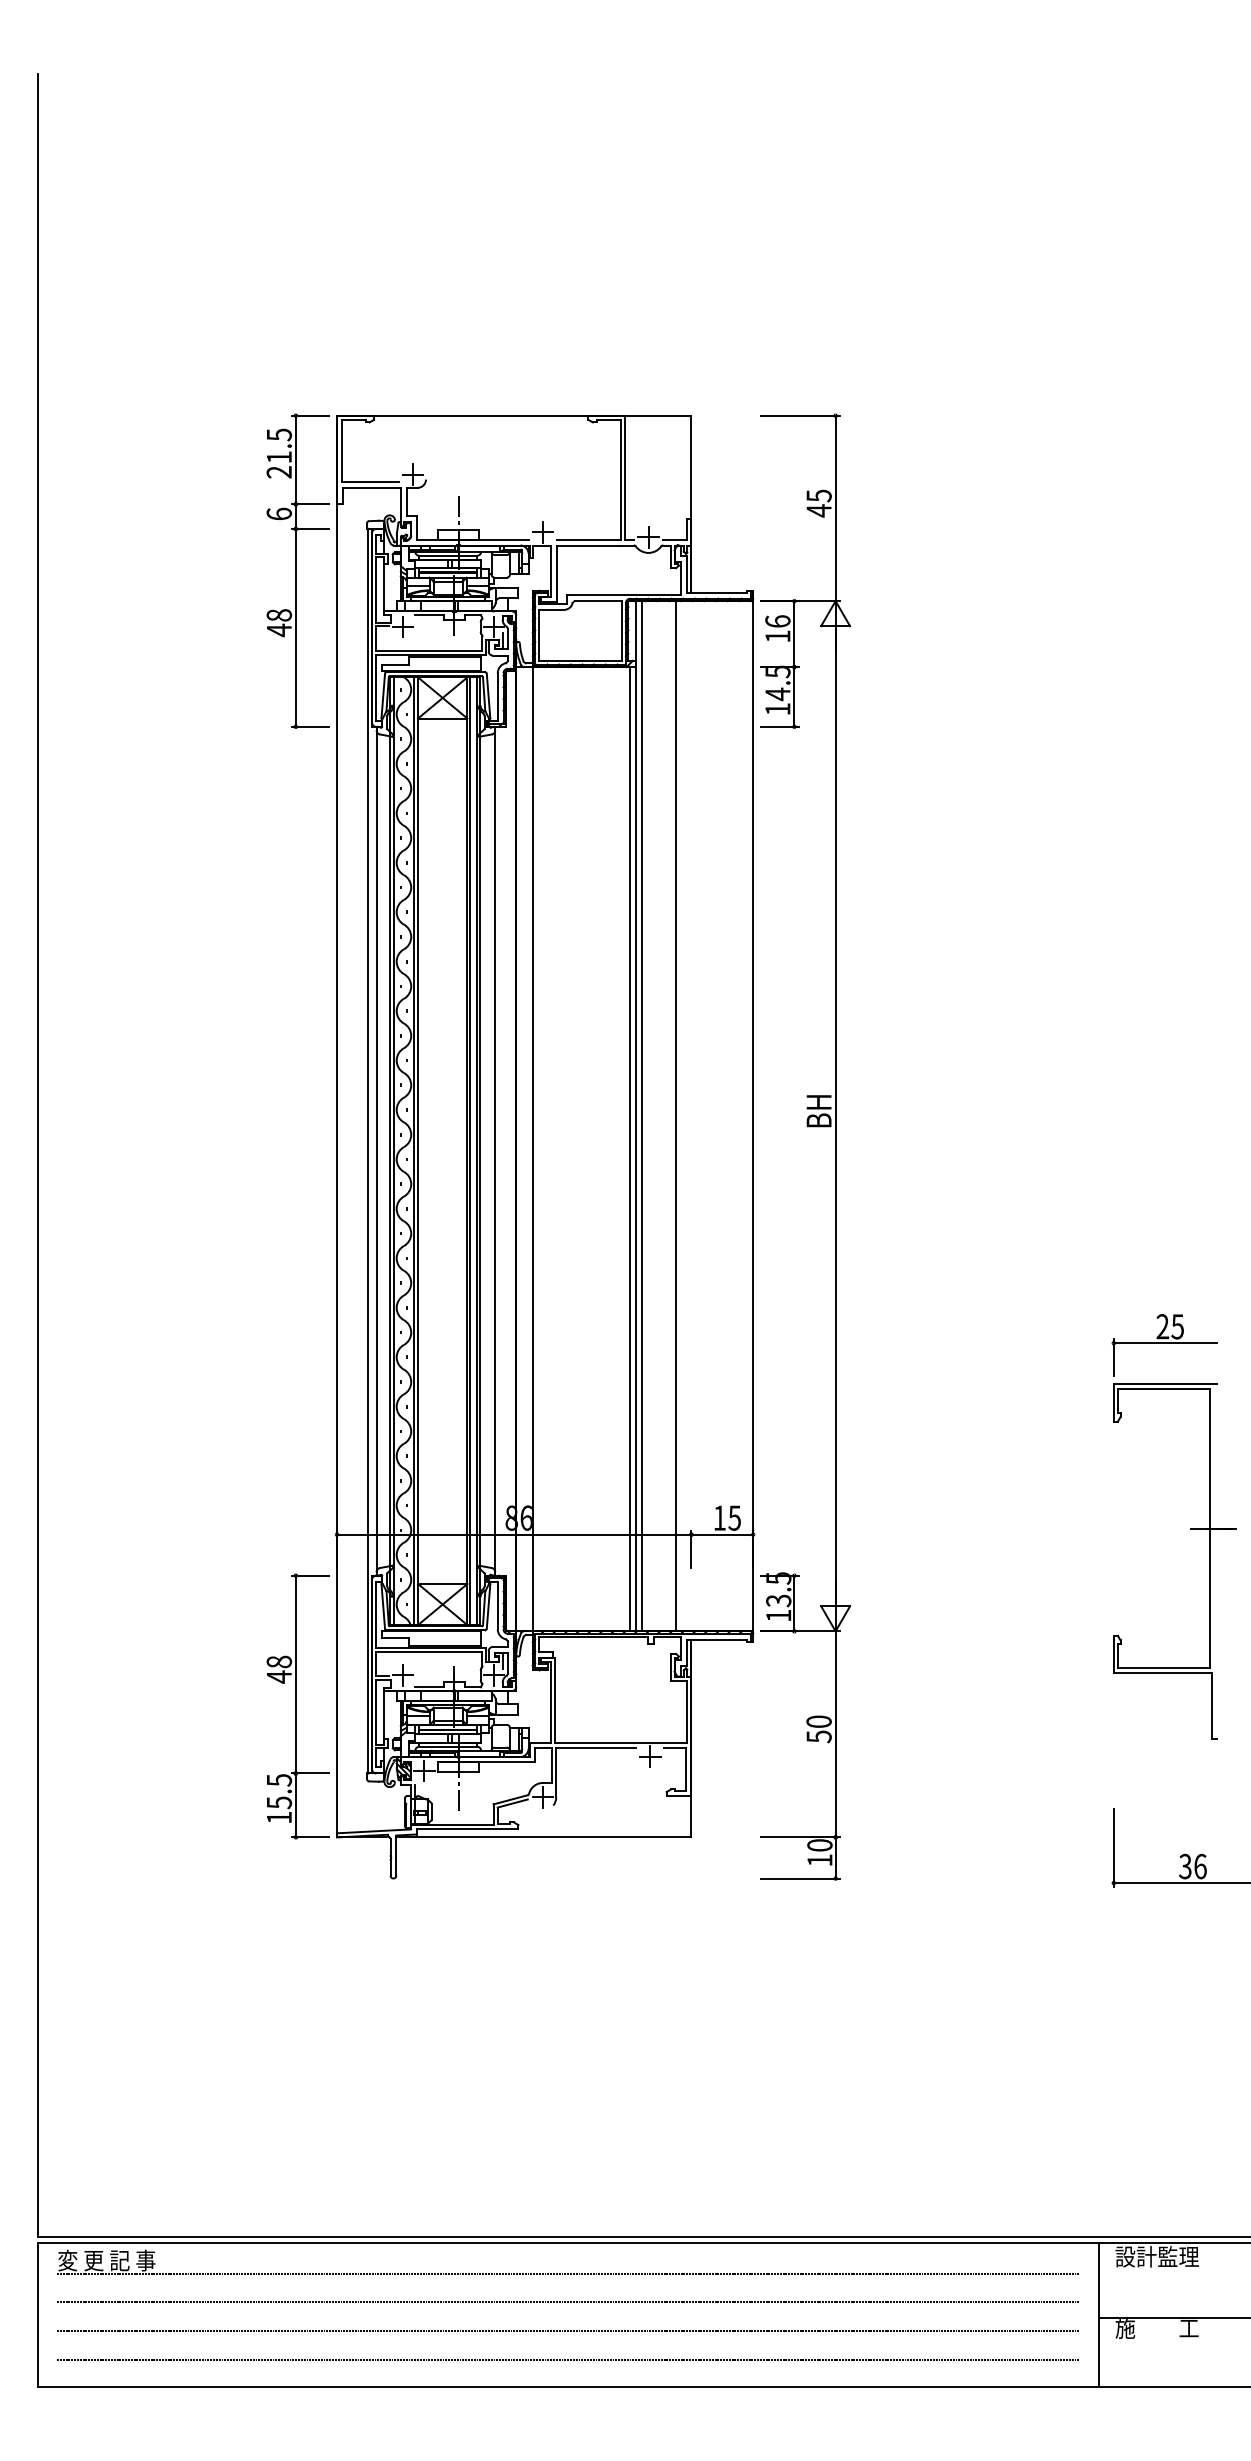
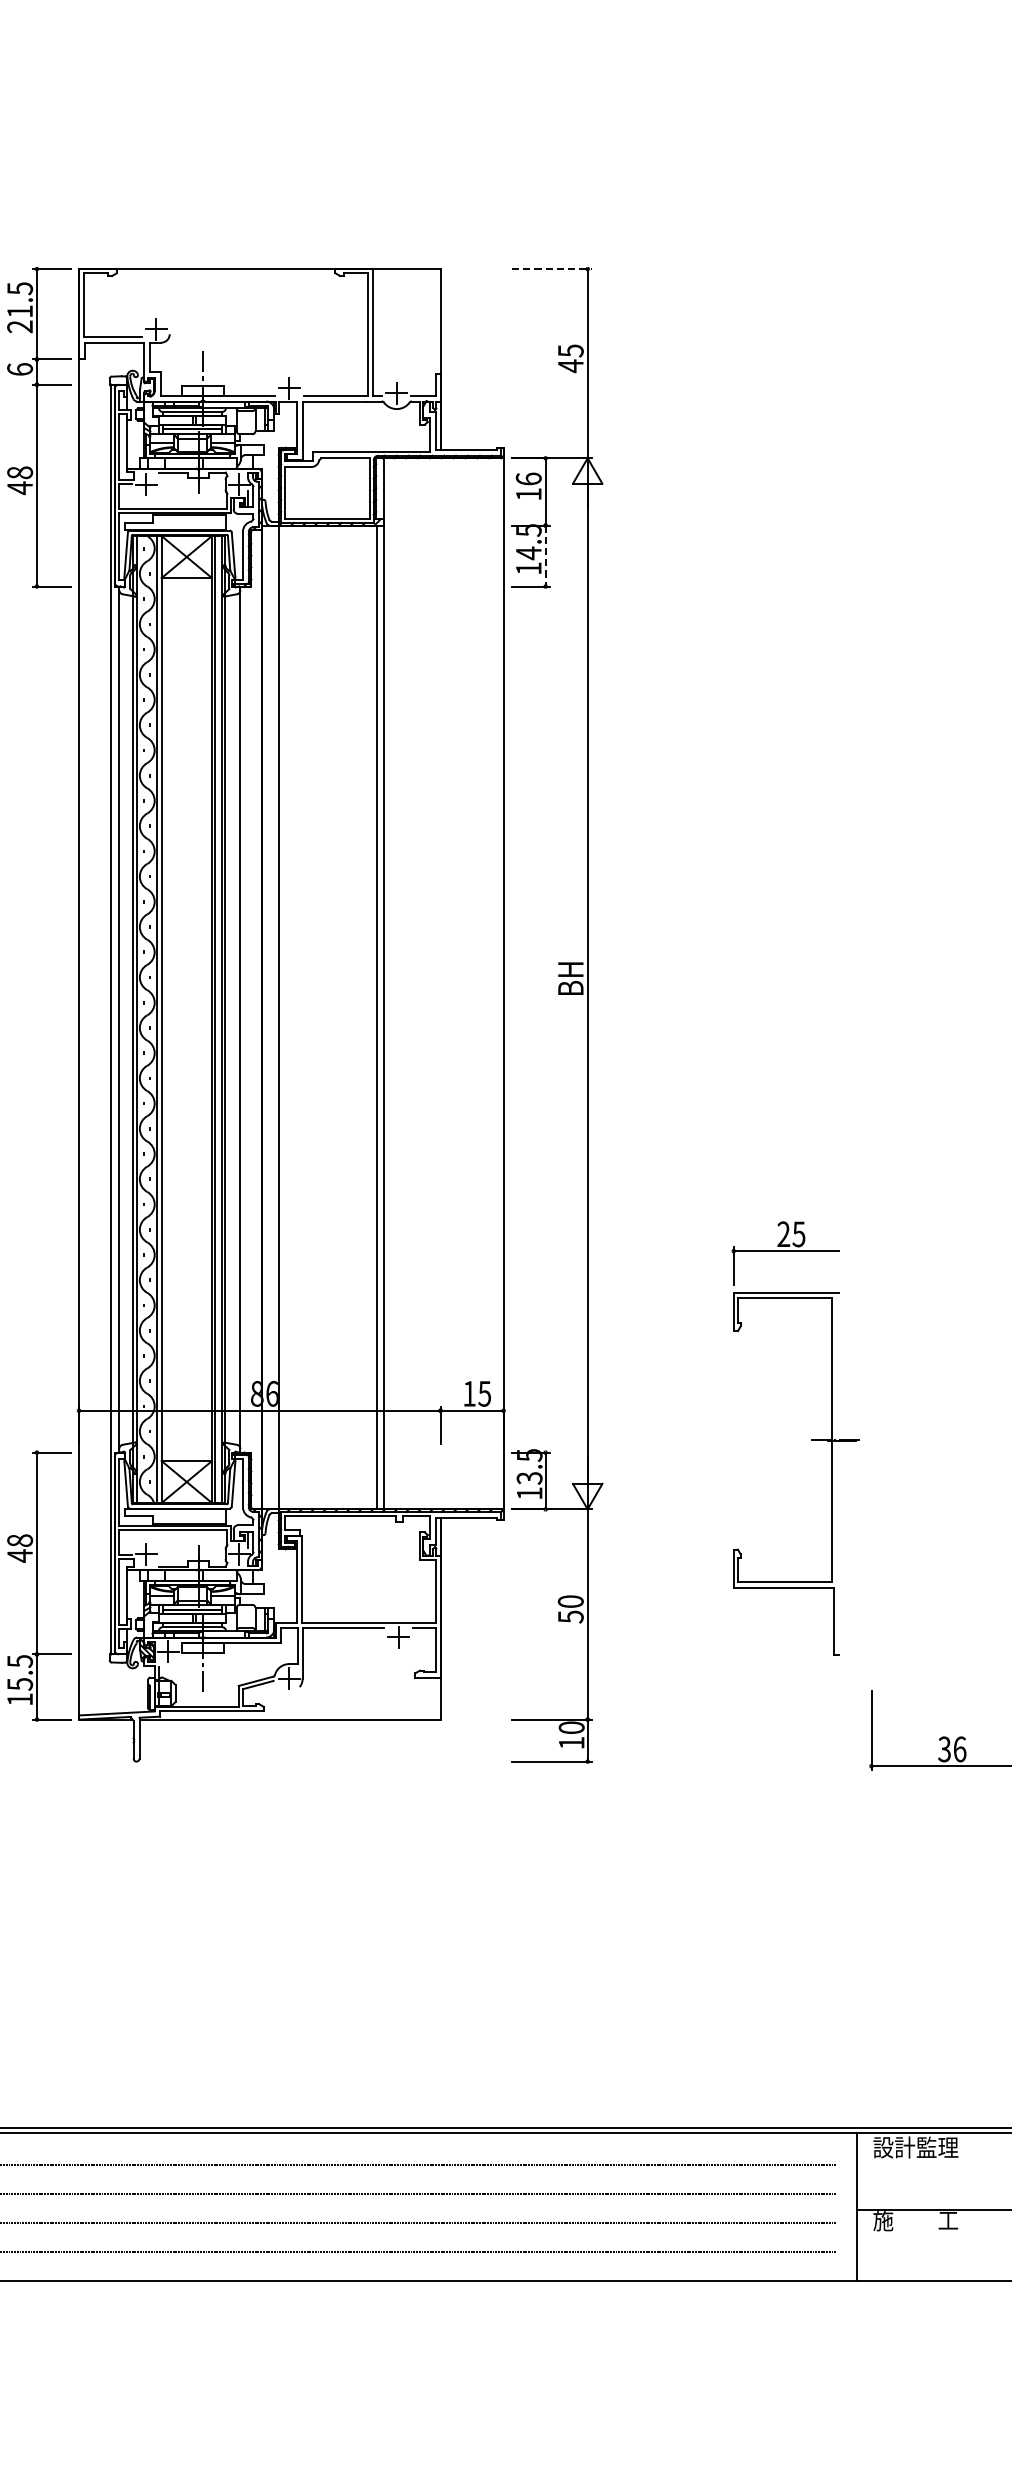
line: (801, 415) -> (552, 268), solid -> dashed
line: (794, 696) -> (545, 555), solid -> dashed
line: (641, 1116) -> (389, 984), removed
line: (675, 1116) -> (424, 984), removed
part: (1190, 1528) -> (812, 1440), moved

